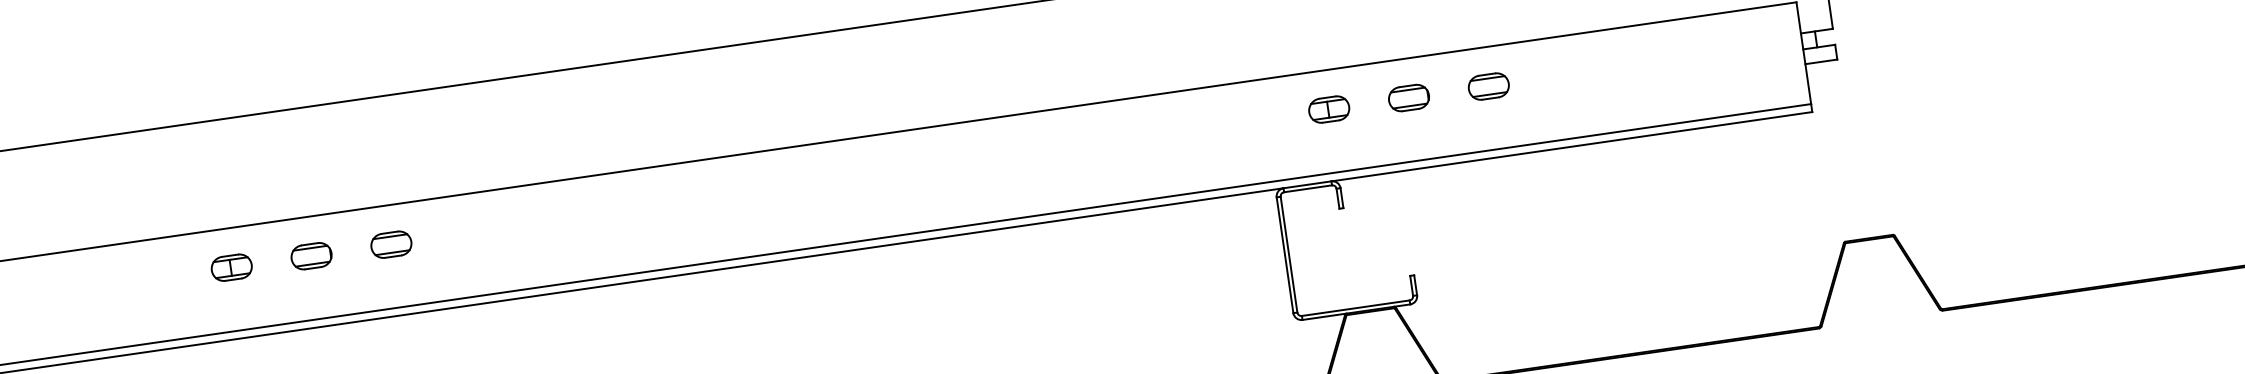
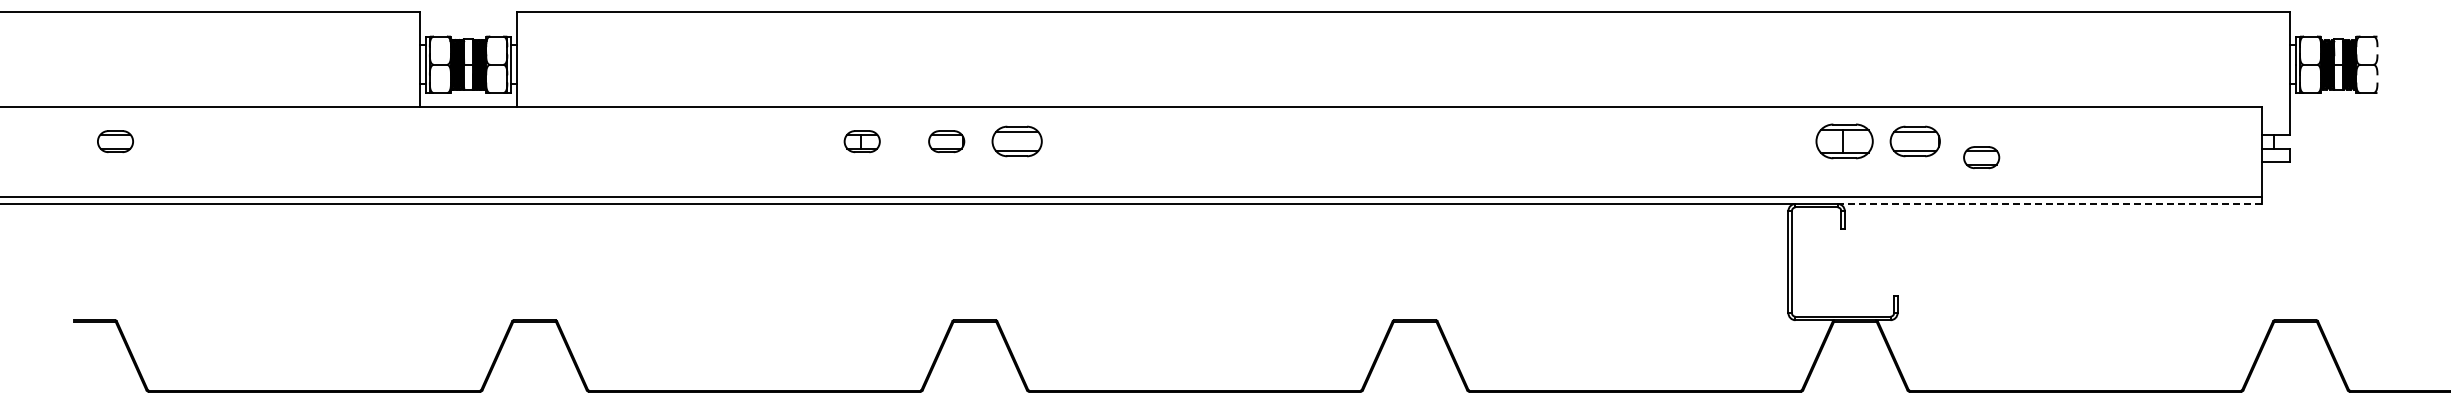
part: (1488, 86) -> (1981, 157), moved
part: (1408, 98) -> (1914, 141), size x1.4
part: (1328, 109) -> (1844, 141), size x1.6
line: (1571, 146) -> (2049, 203), solid -> dashed
part: (390, 244) -> (1016, 141), size x1.4
part: (230, 267) -> (861, 141), moved

